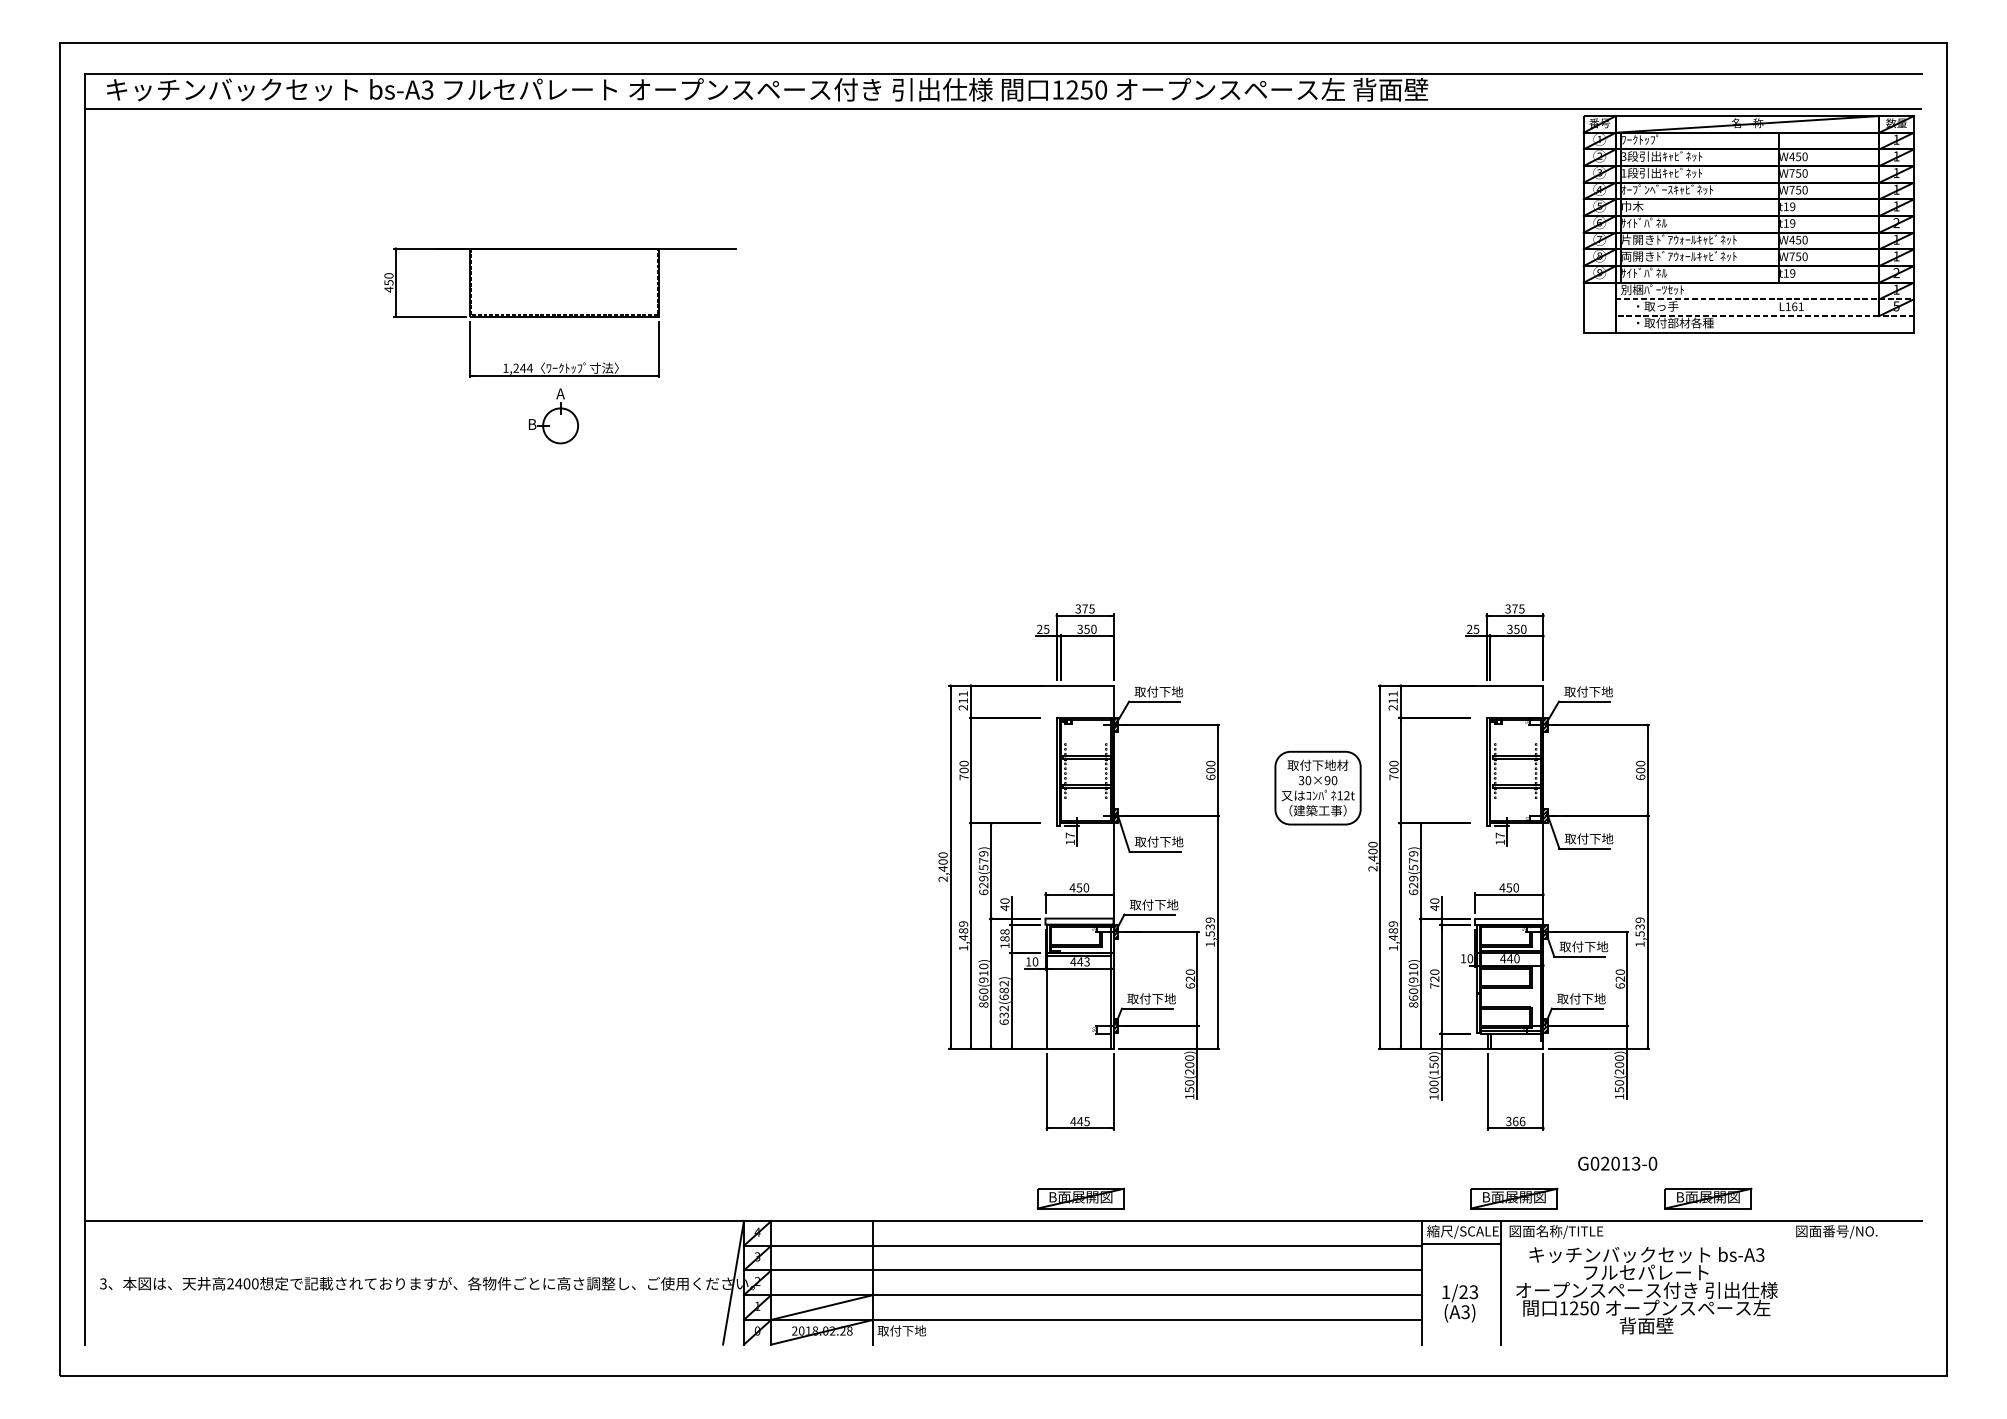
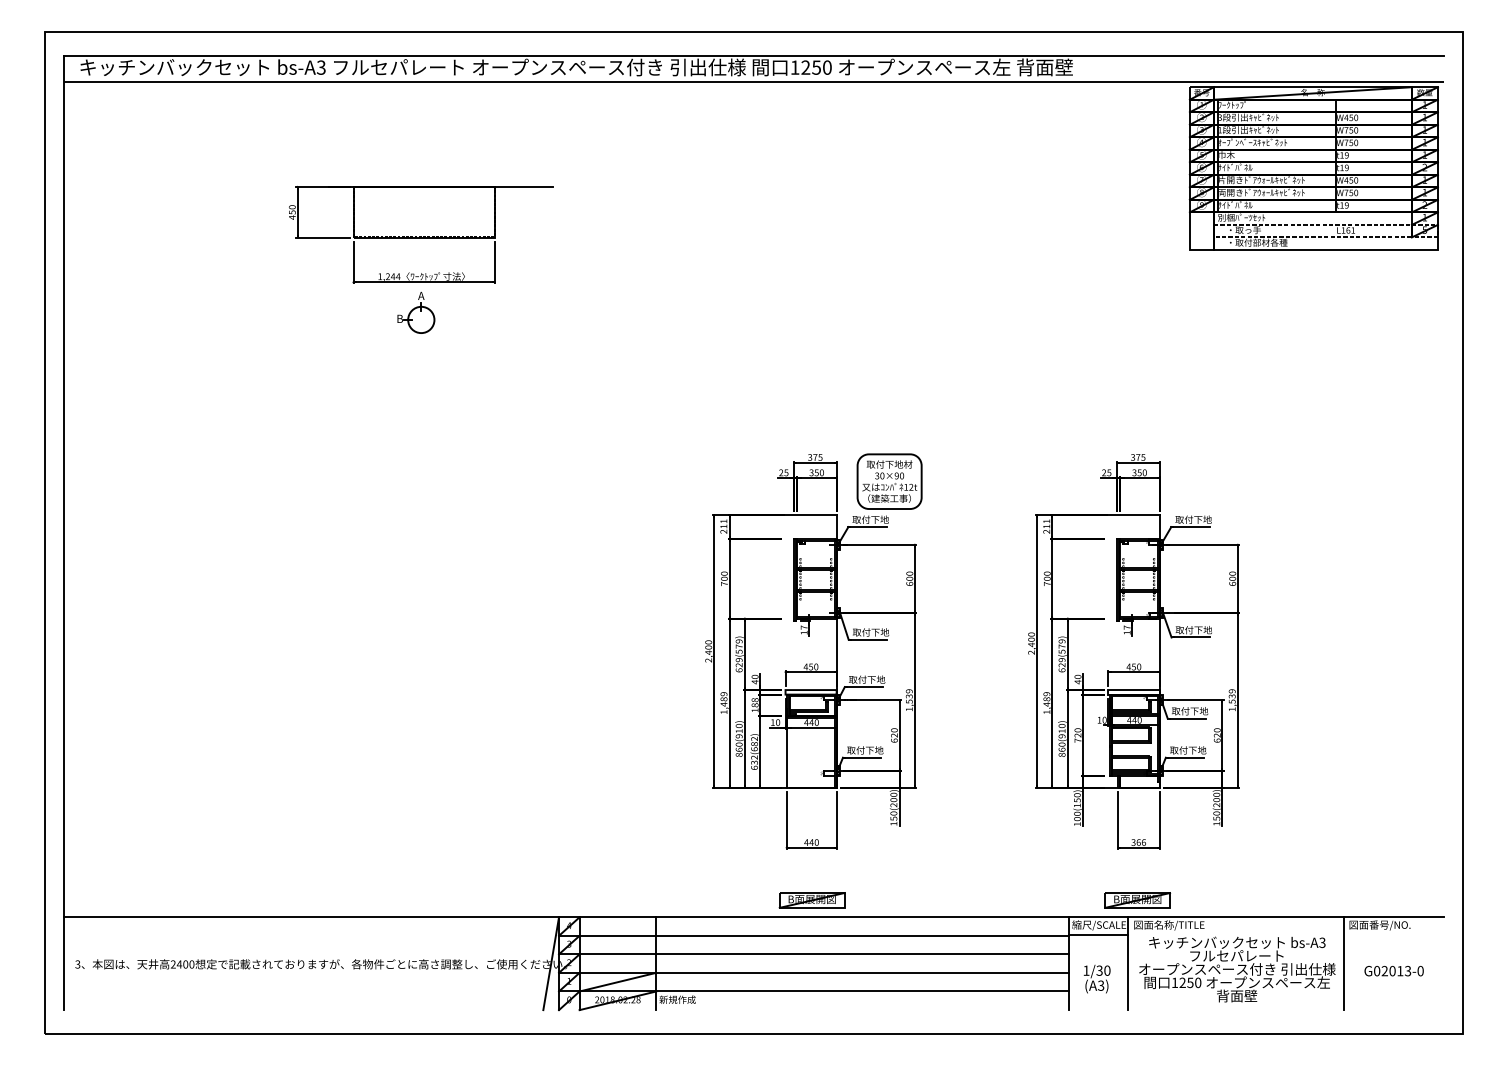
part: (1317, 787) -> (889, 481), moved
text: (1086, 961) -> (816, 722), 443 -> 440
text: (1086, 1121) -> (816, 842), 445 -> 440
text: (1617, 1163) -> (1394, 970), moved
part: (1708, 1198) -> (1283, 900), removed
line: (1789, 1282) -> (1344, 963), added
text: (1468, 1292) -> (1103, 970), 1/23 -> 1/30
text: (901, 1330) -> (677, 999), 取付下地 -> 新規作成

